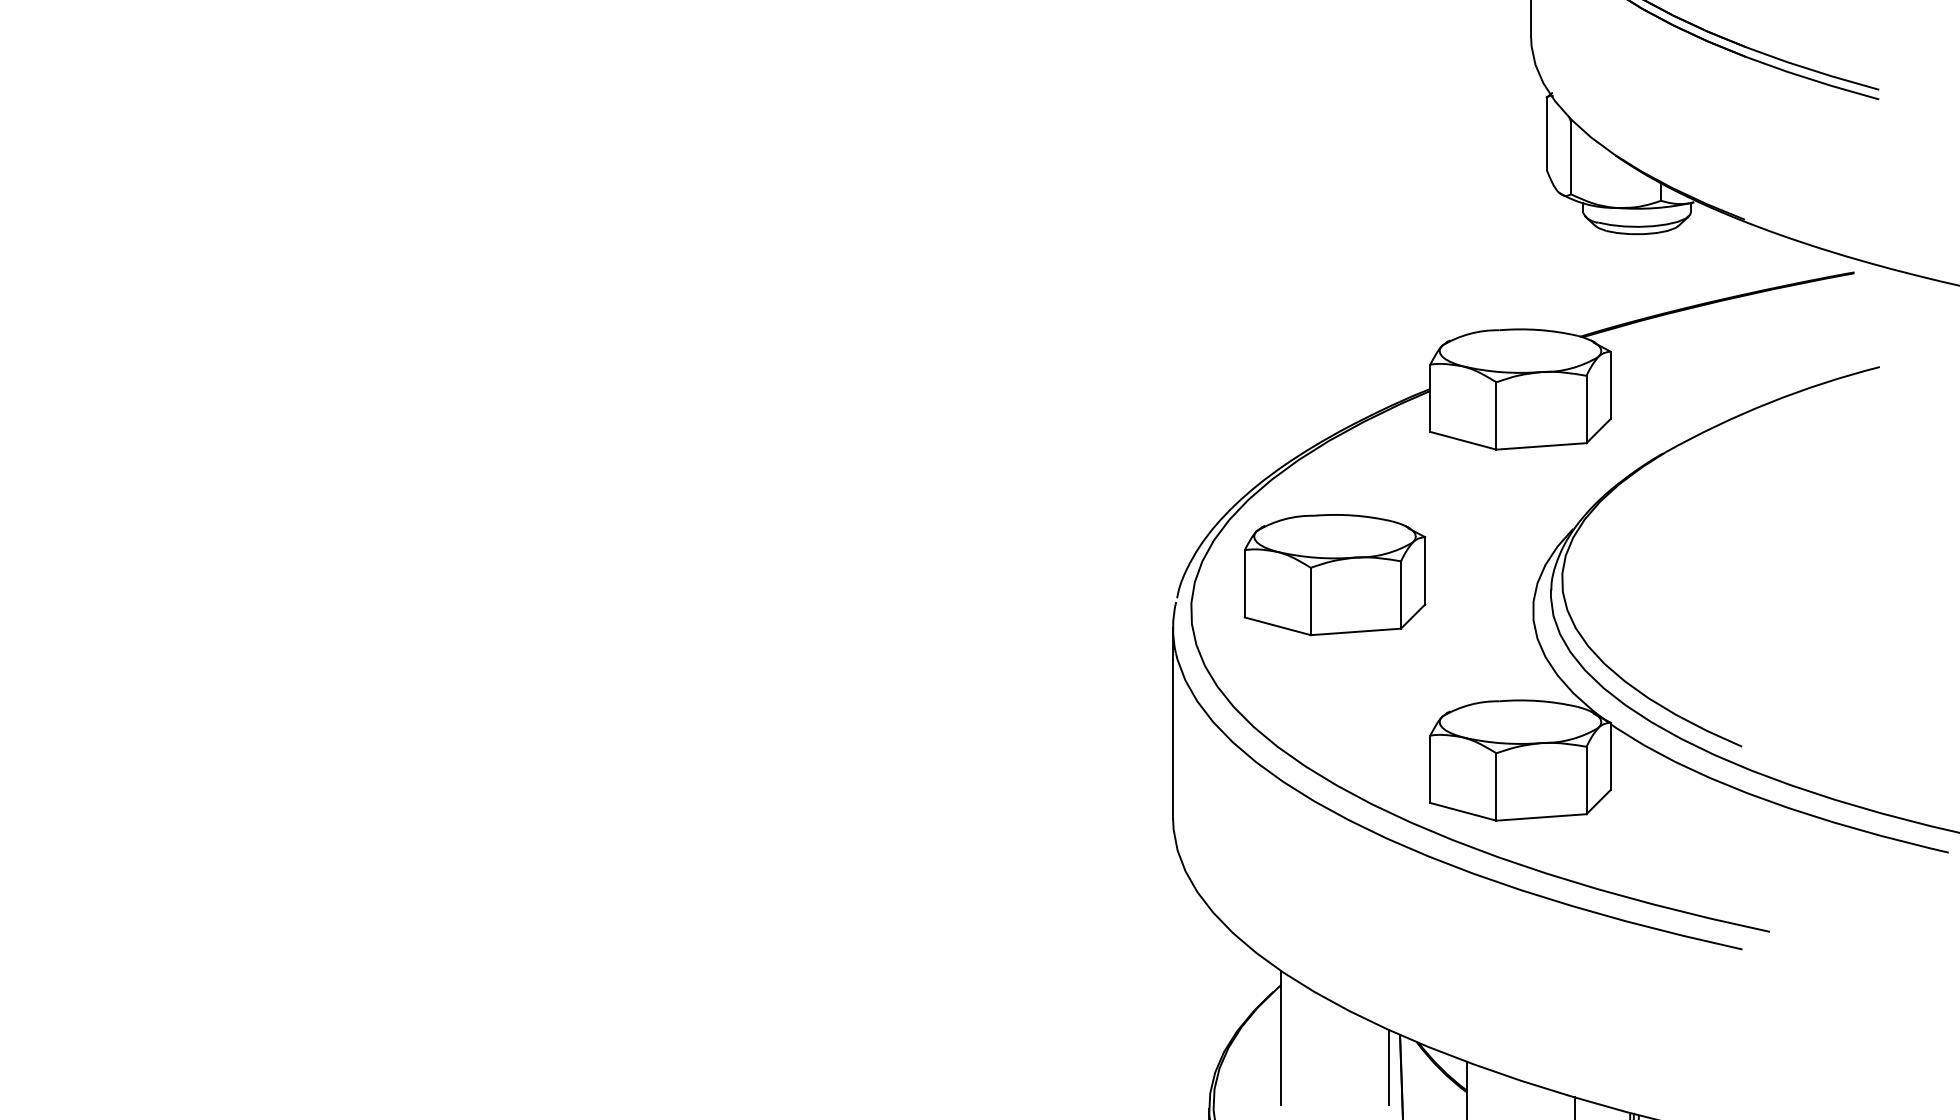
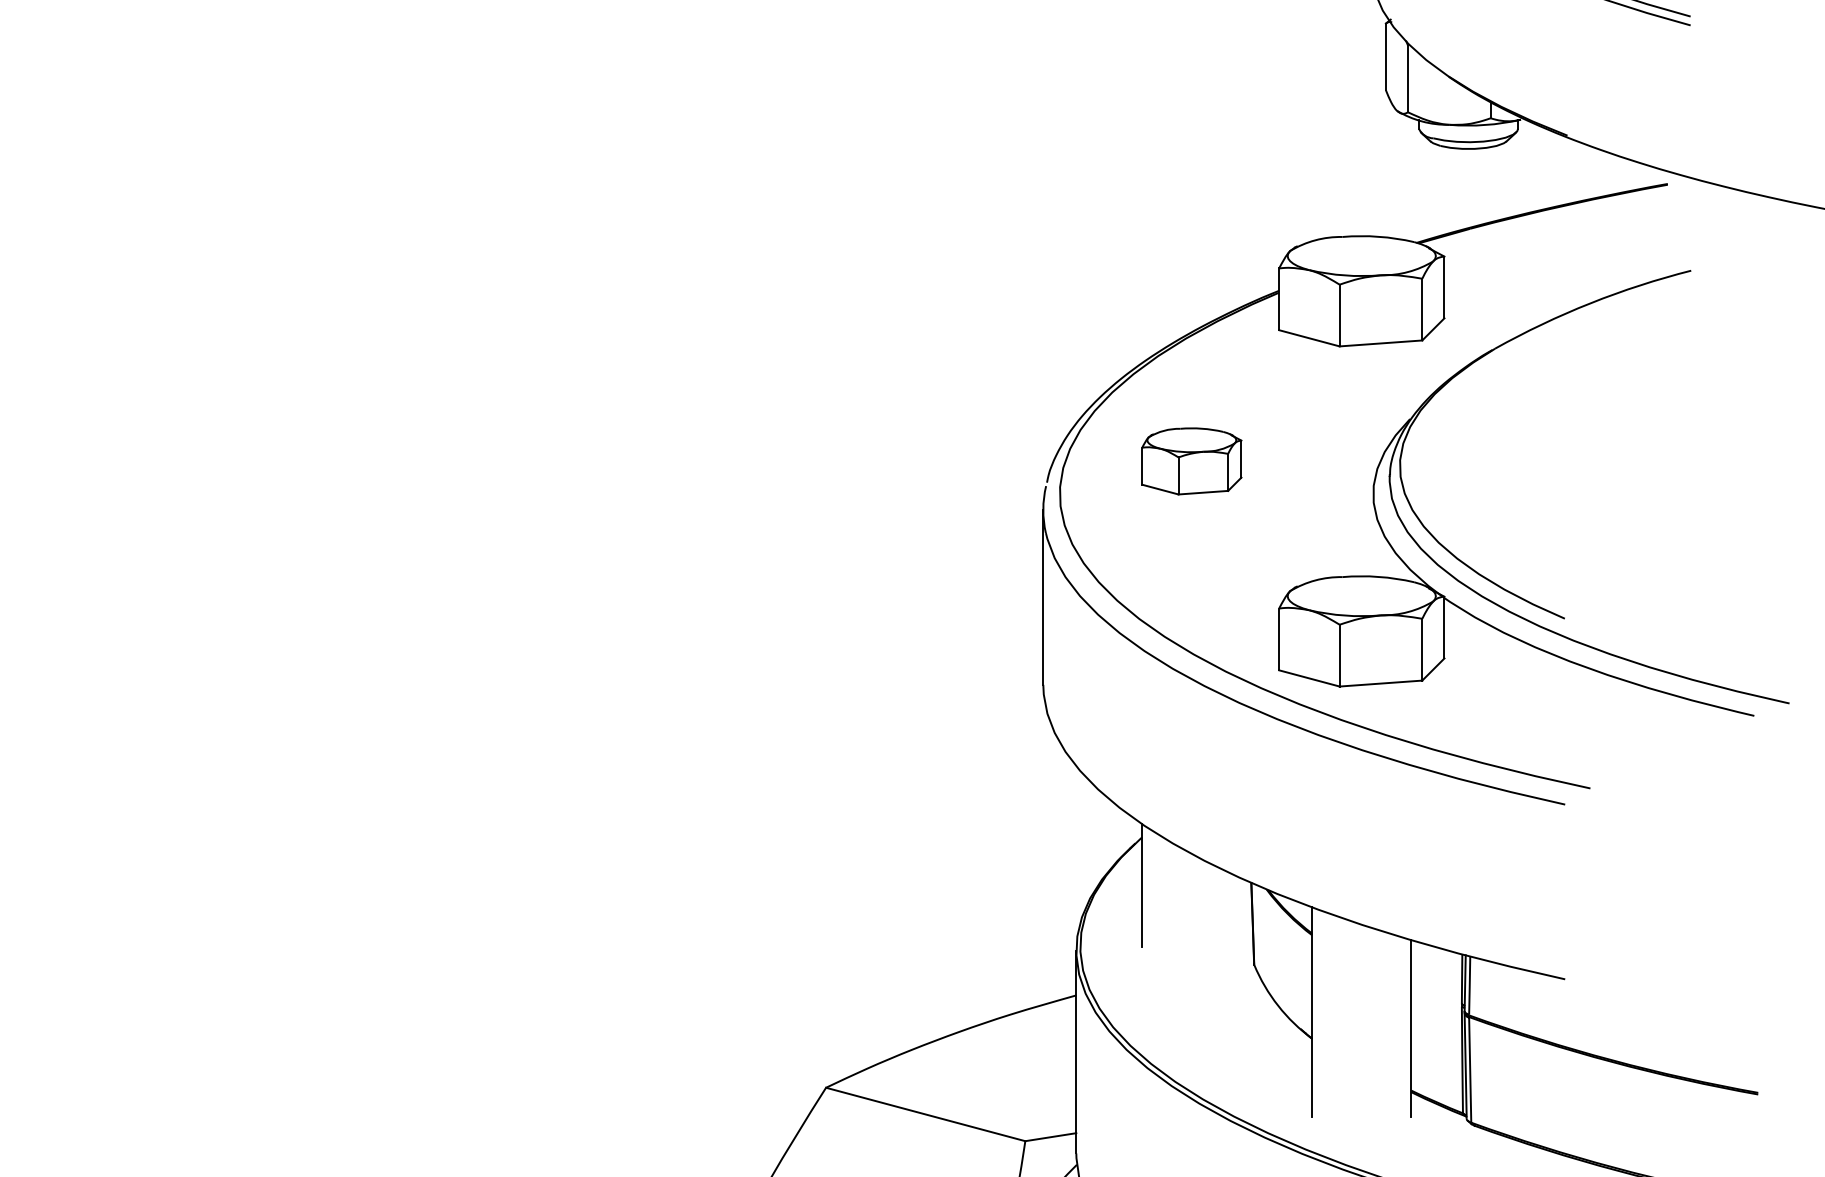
part: (1334, 575) -> (1191, 461), size x0.6
line: (1389, 1067) -> (1241, 912), removed

